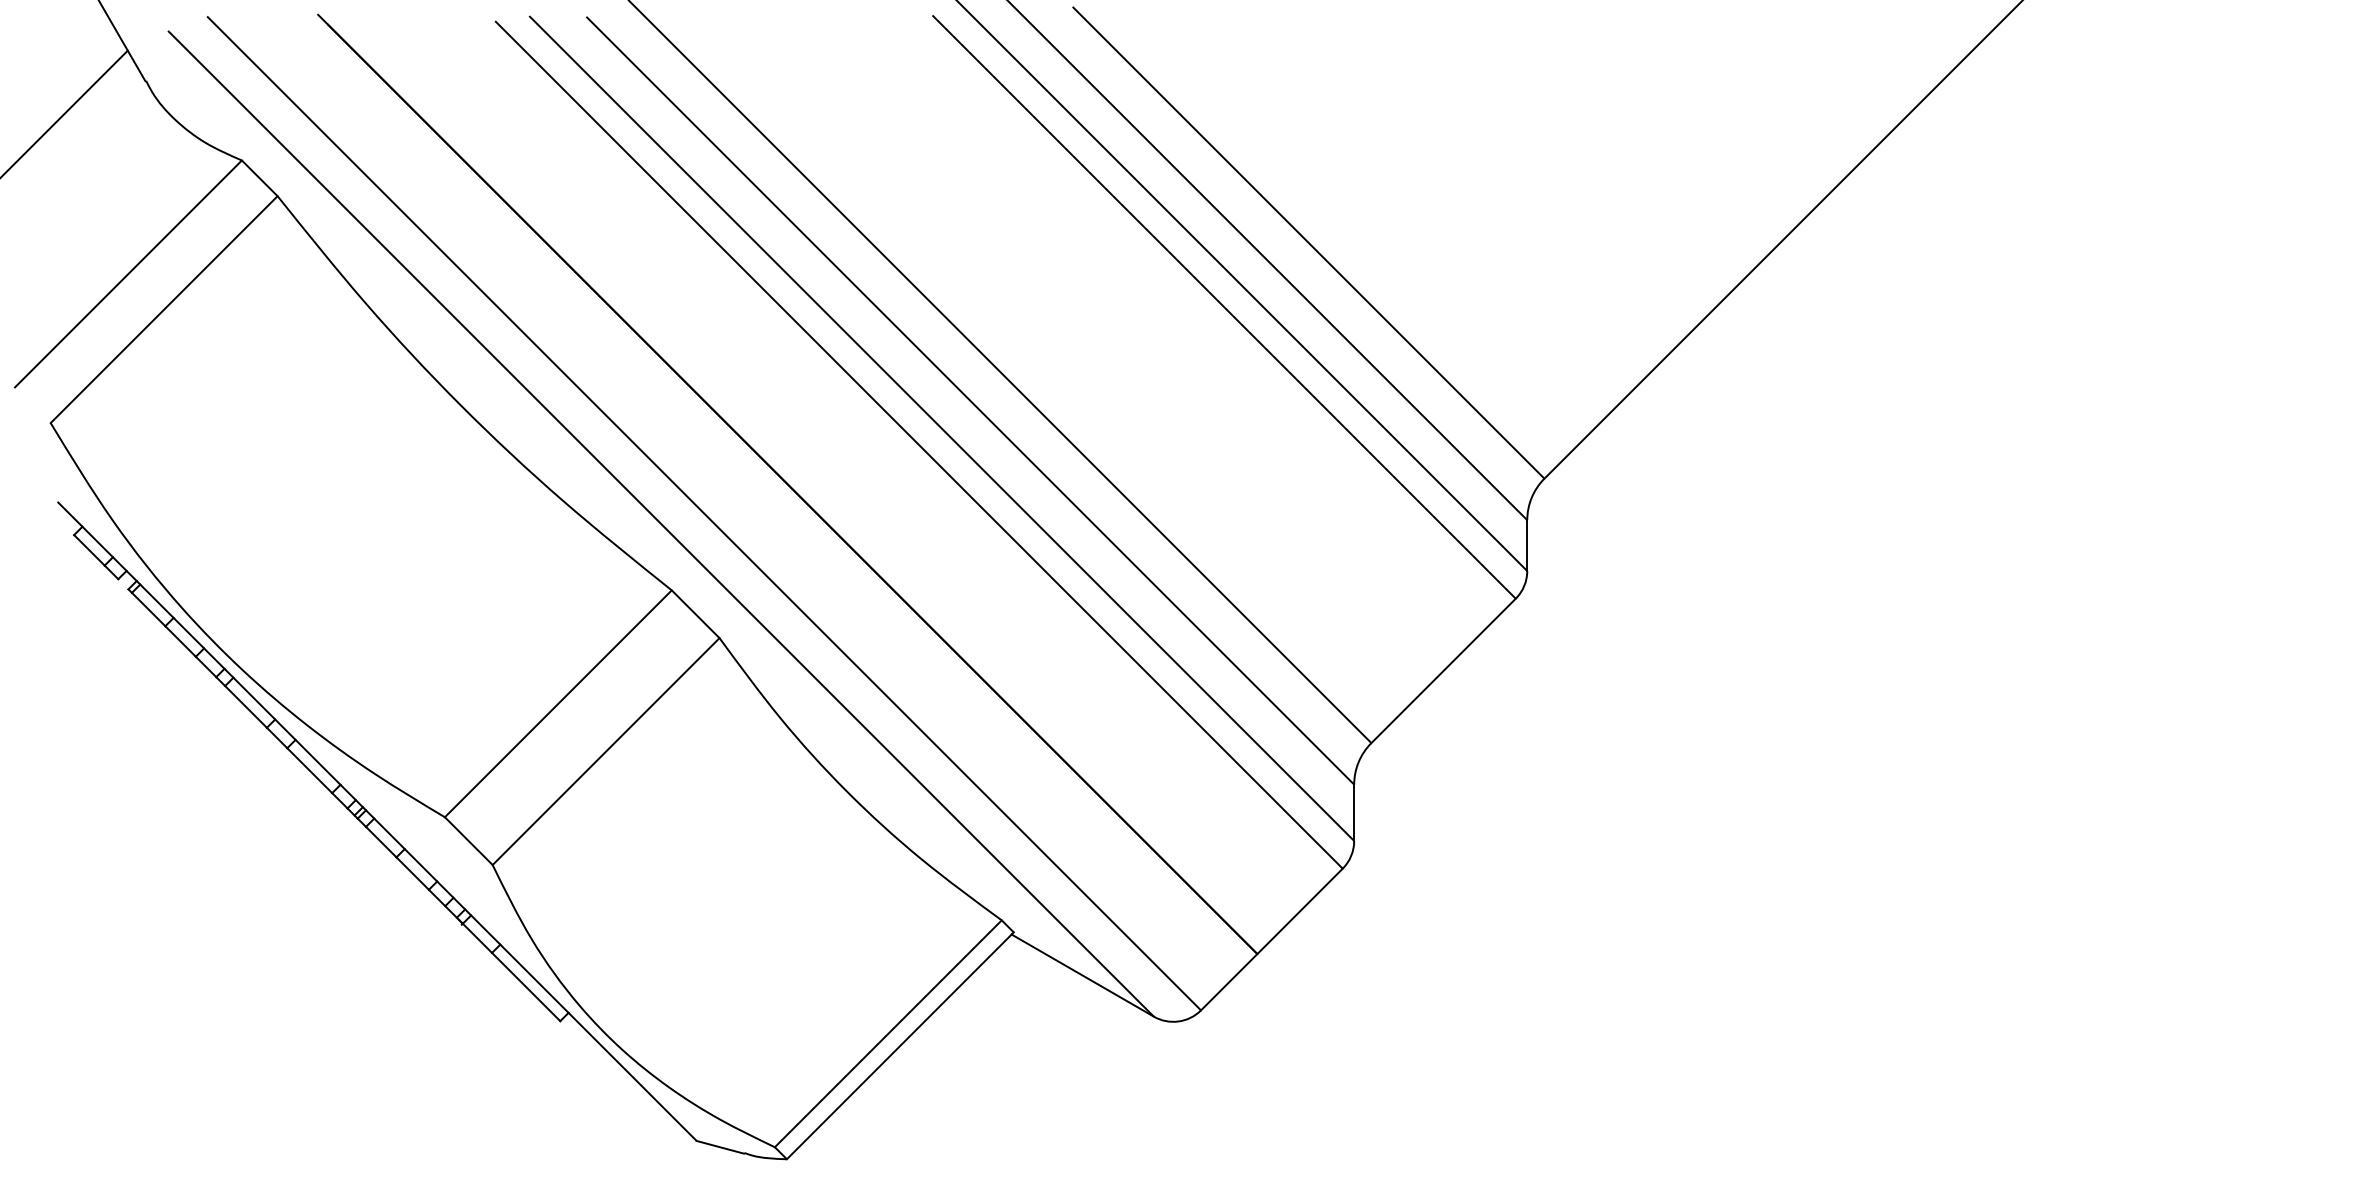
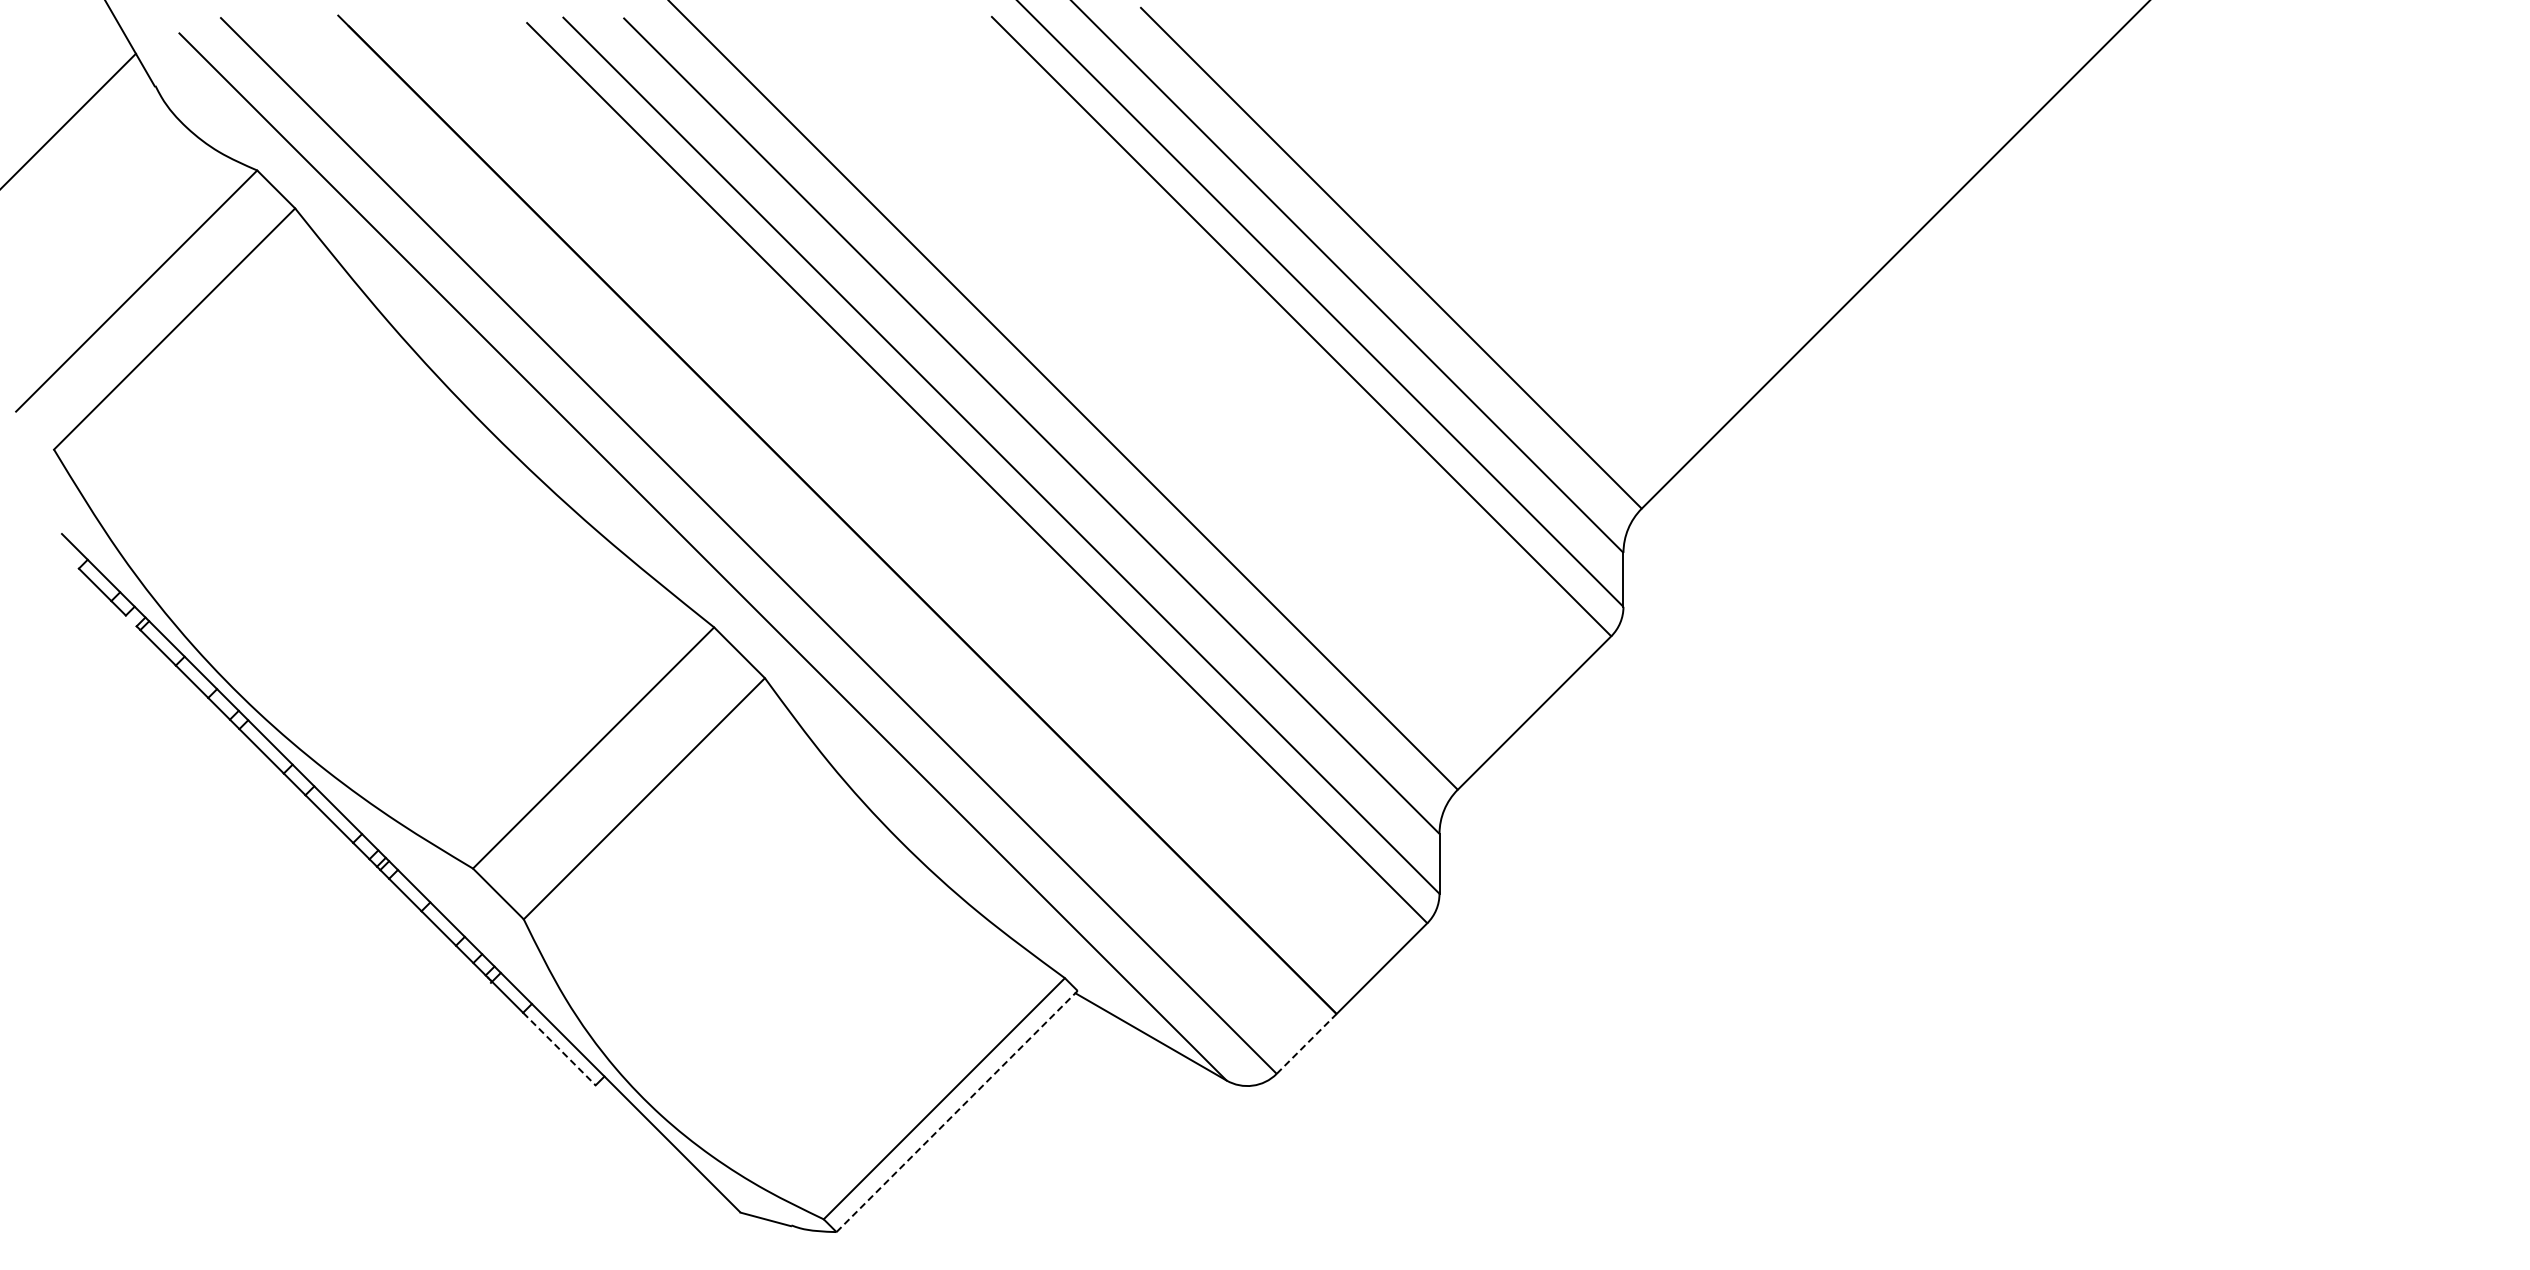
line: (1229, 981) -> (1307, 1043), solid -> dashed
line: (526, 987) -> (559, 1049), solid -> dashed
line: (900, 1045) -> (957, 1111), solid -> dashed

